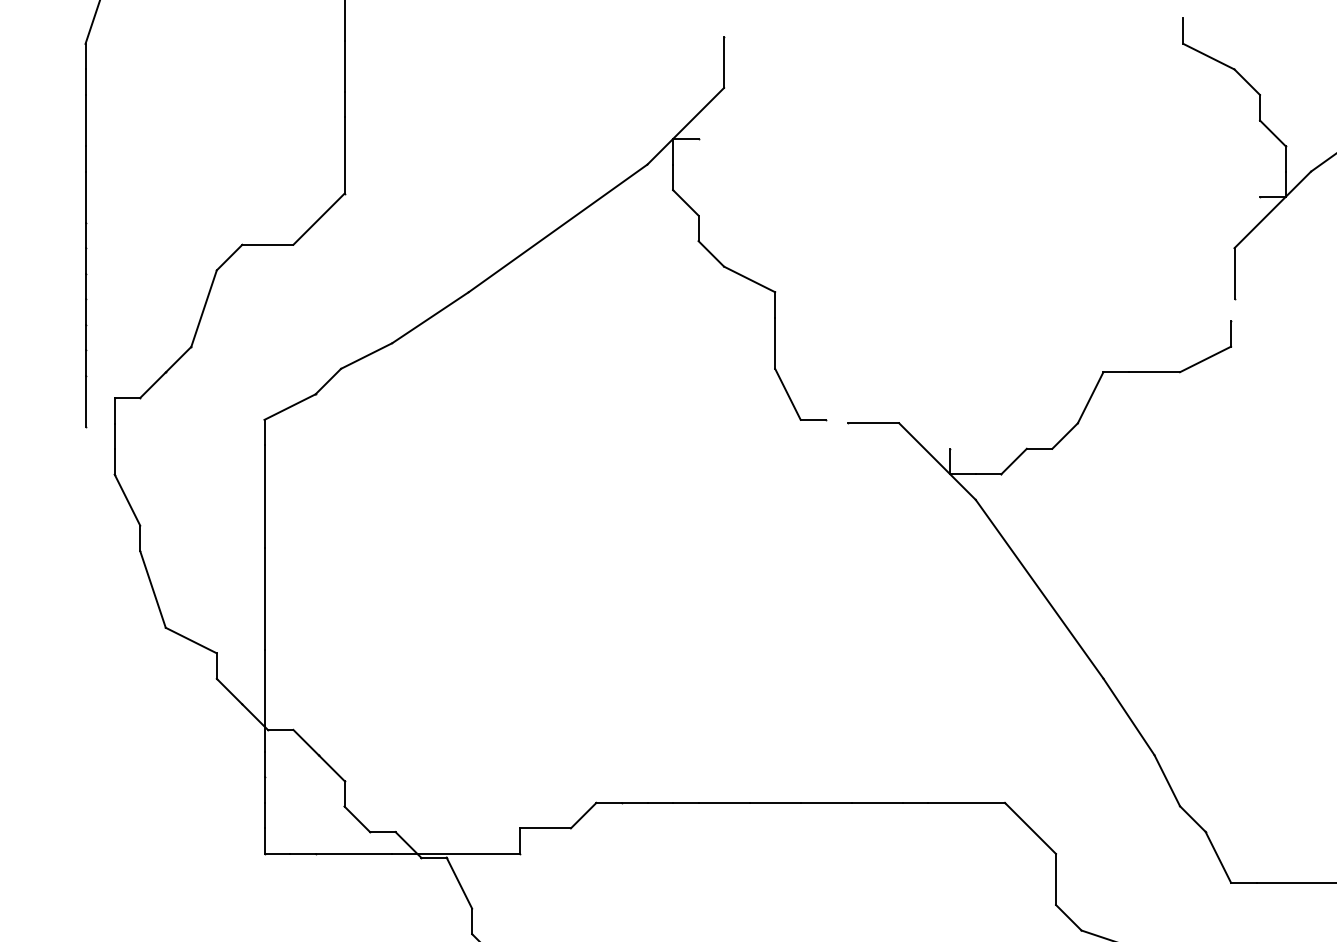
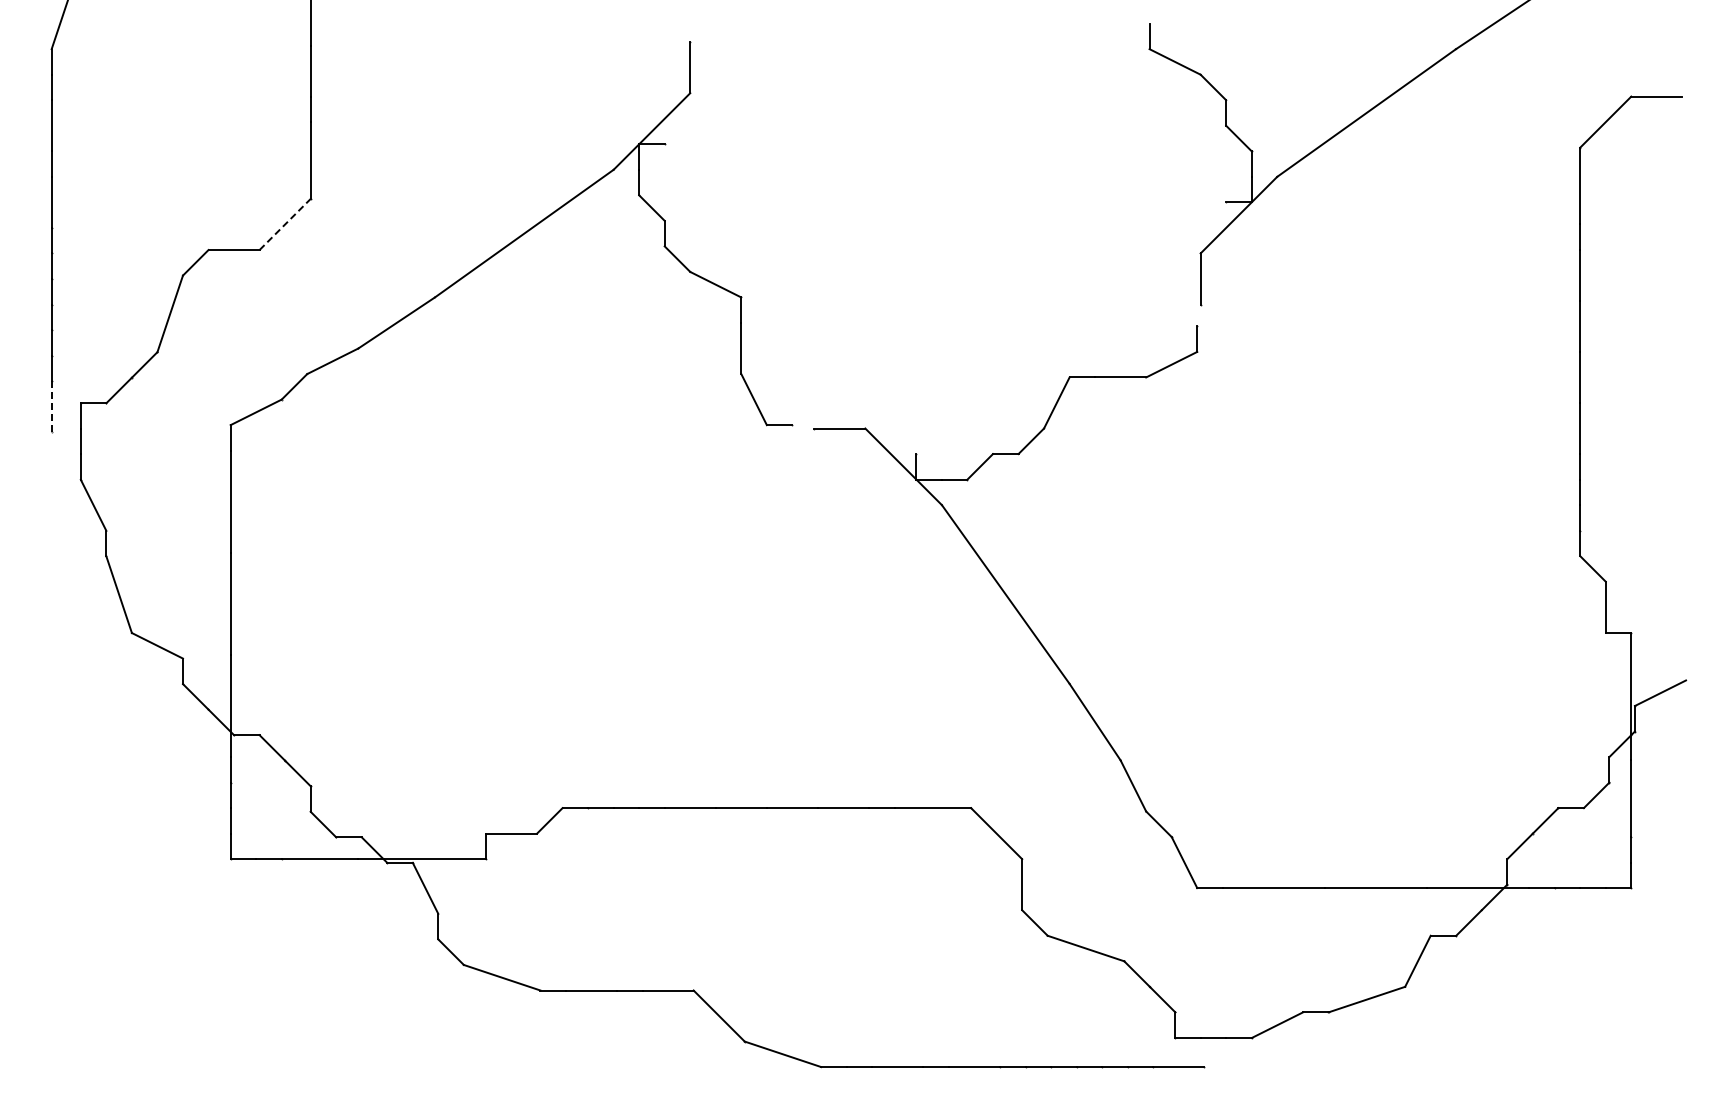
line: (319, 219) -> (285, 224), solid -> dashed
line: (85, 401) -> (51, 406), solid -> dashed

